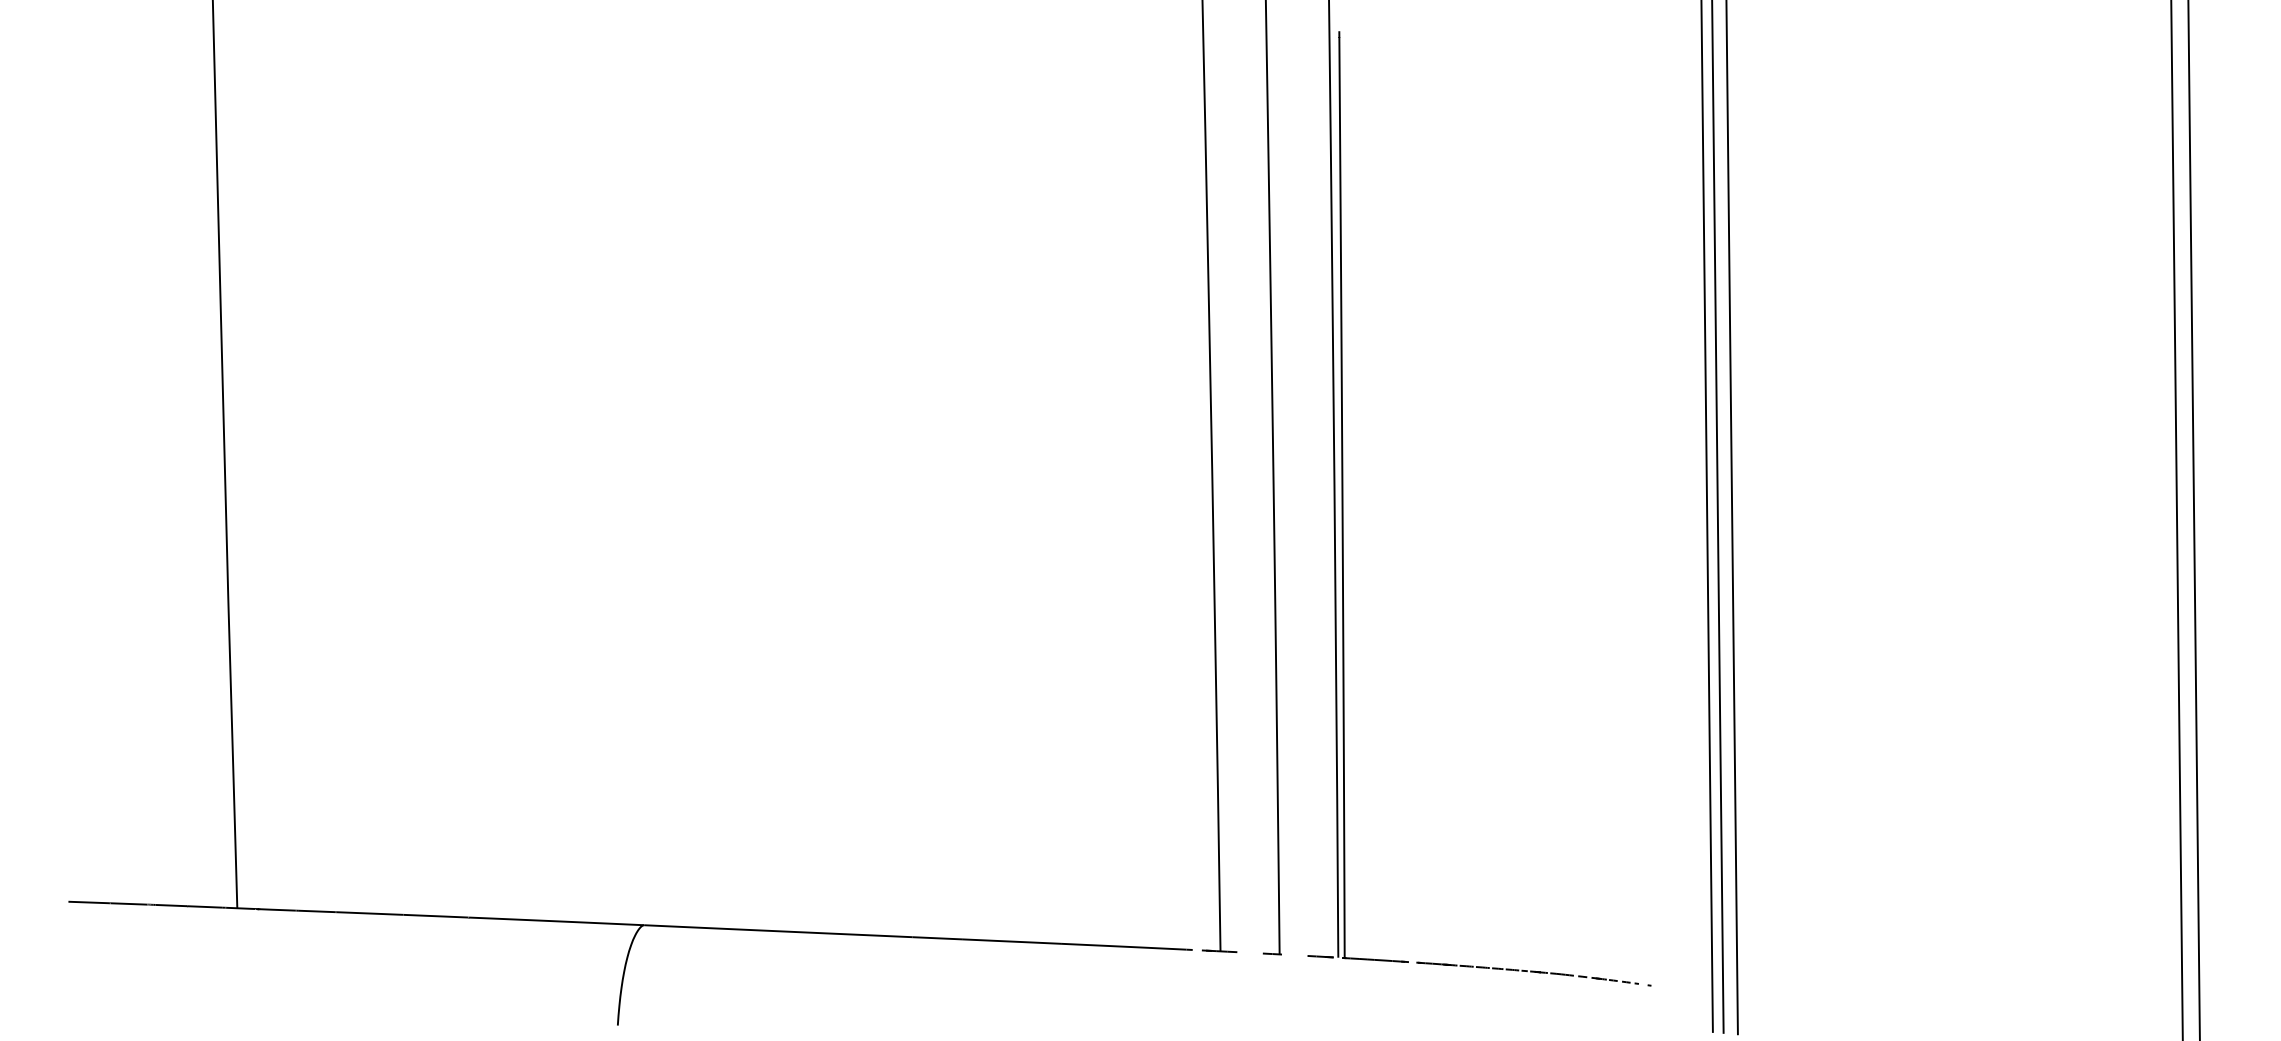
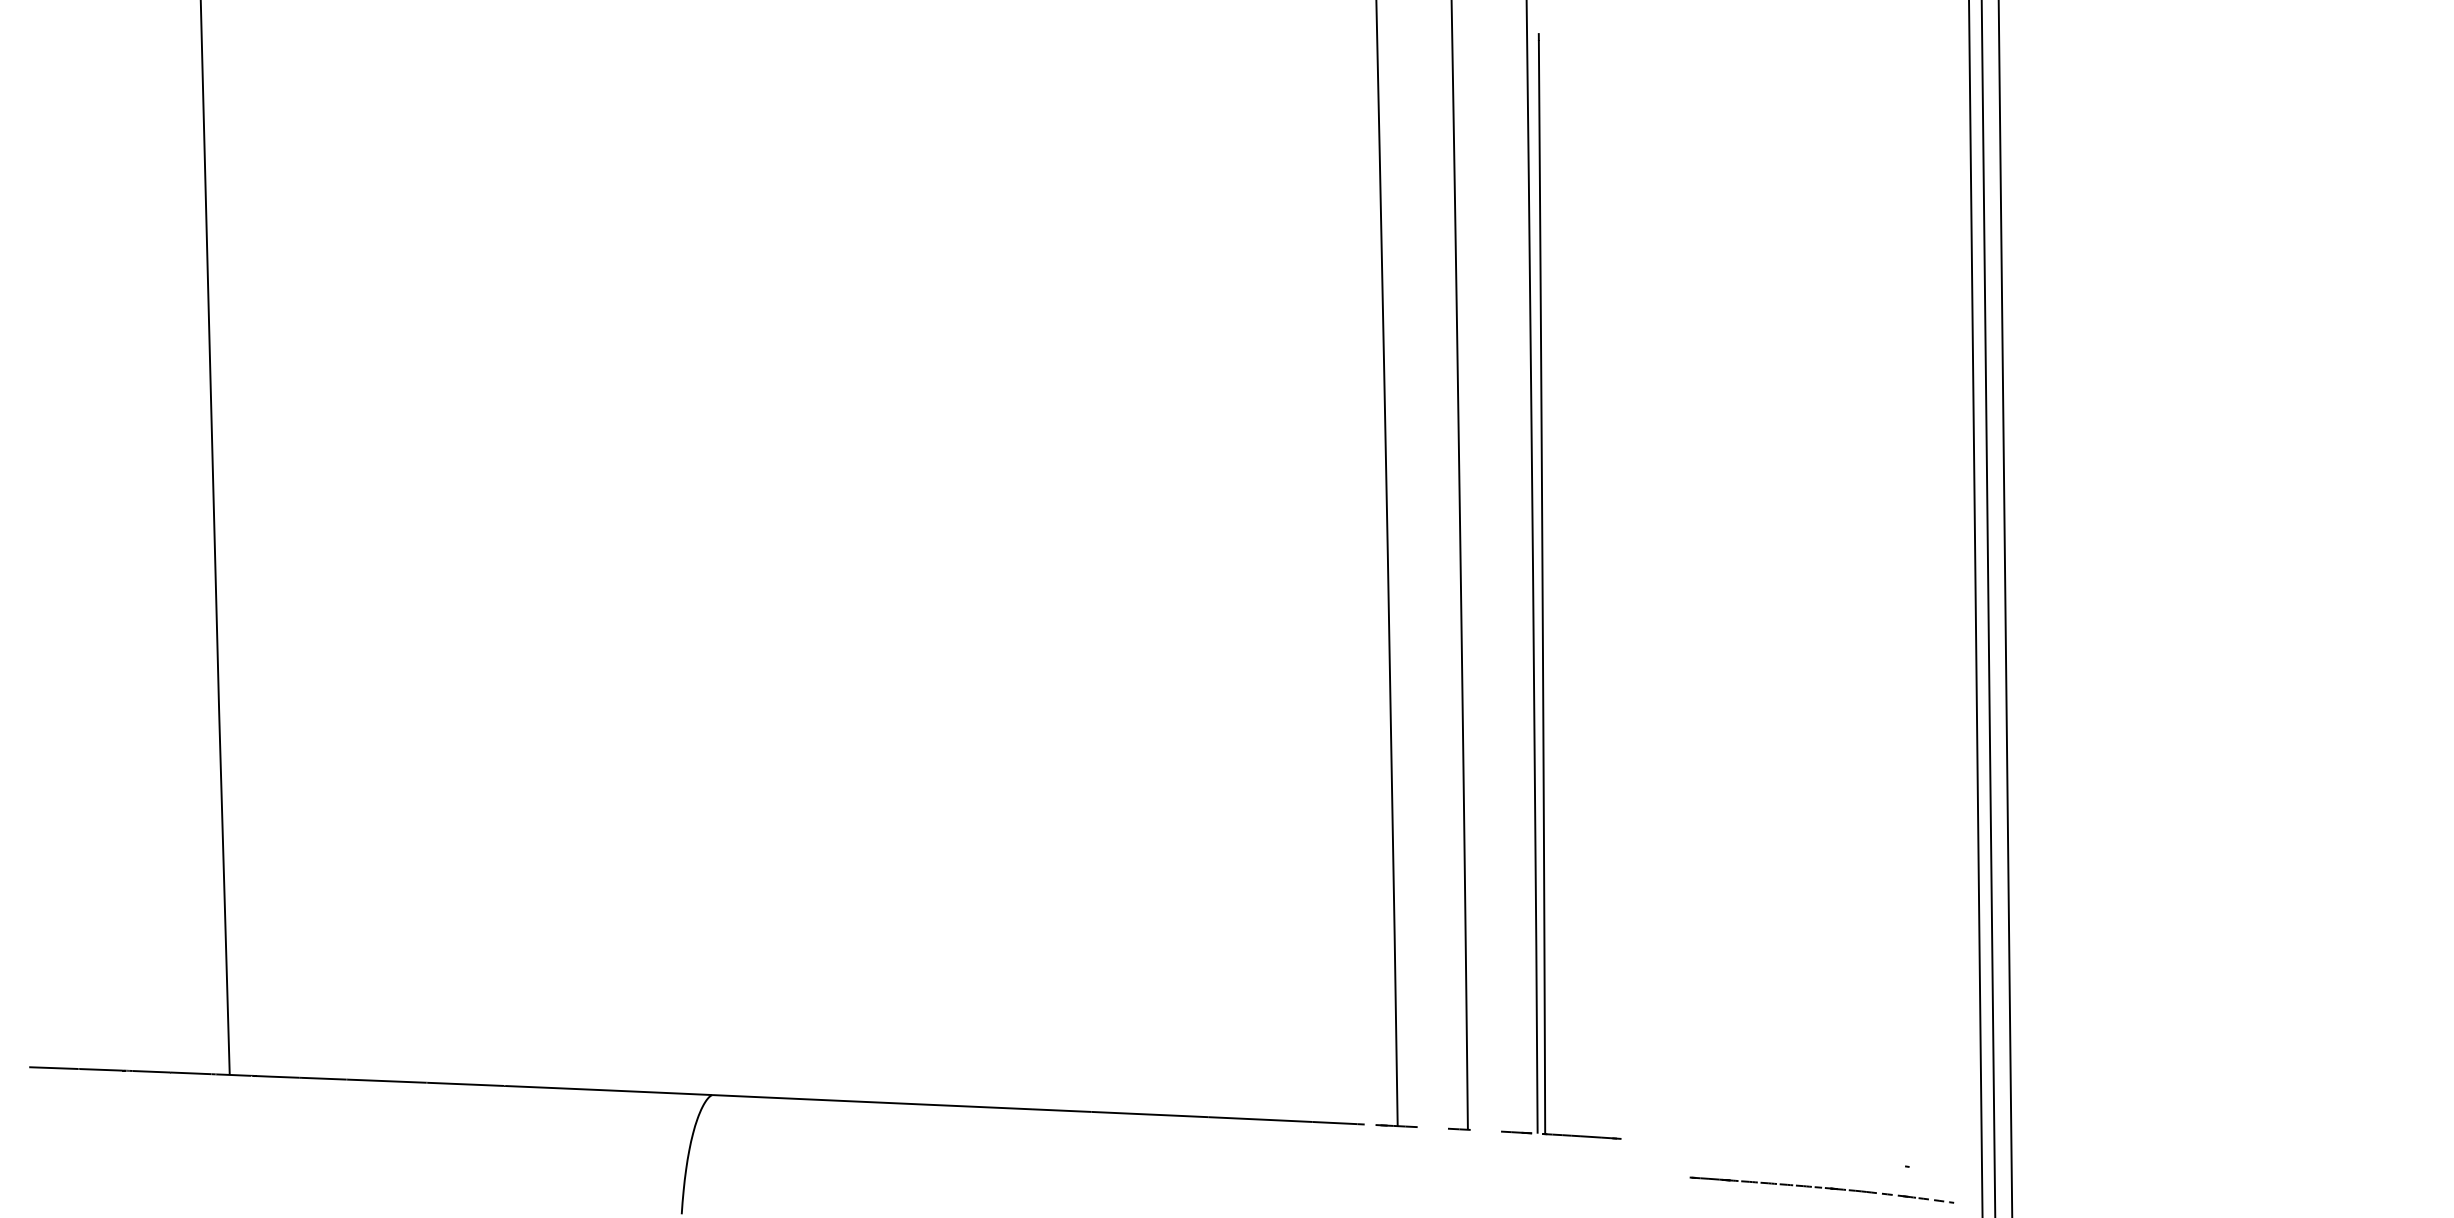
part: (1527, 972) -> (1821, 1189), moved

